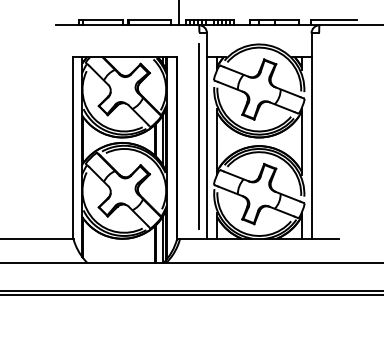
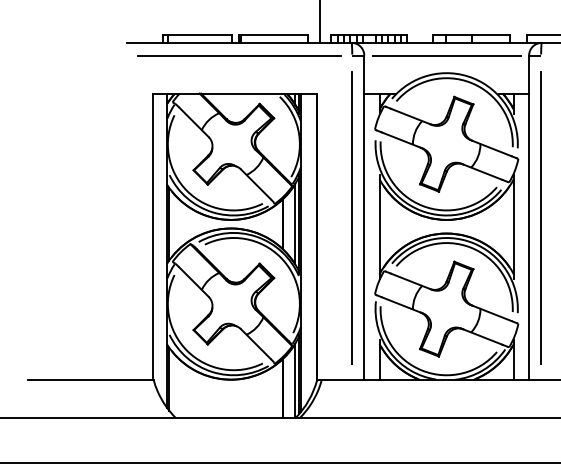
line: (127, 33) -> (238, 55), added
line: (259, 33) -> (447, 55), added
line: (319, 135) -> (541, 216), added

